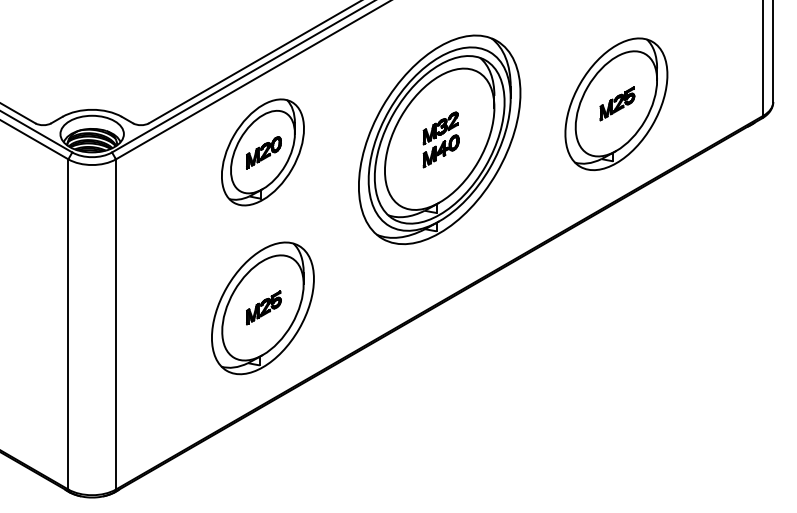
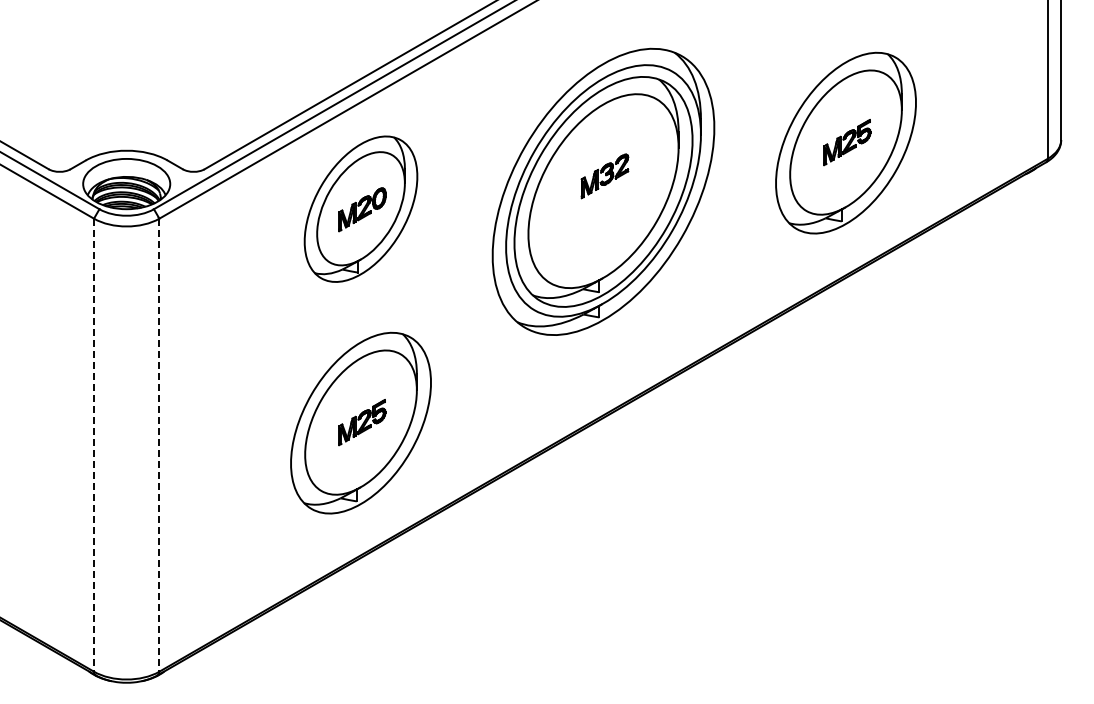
part: (441, 151) -> (605, 207), removed
line: (68, 324) -> (94, 445), solid -> dashed
line: (116, 324) -> (159, 445), solid -> dashed

